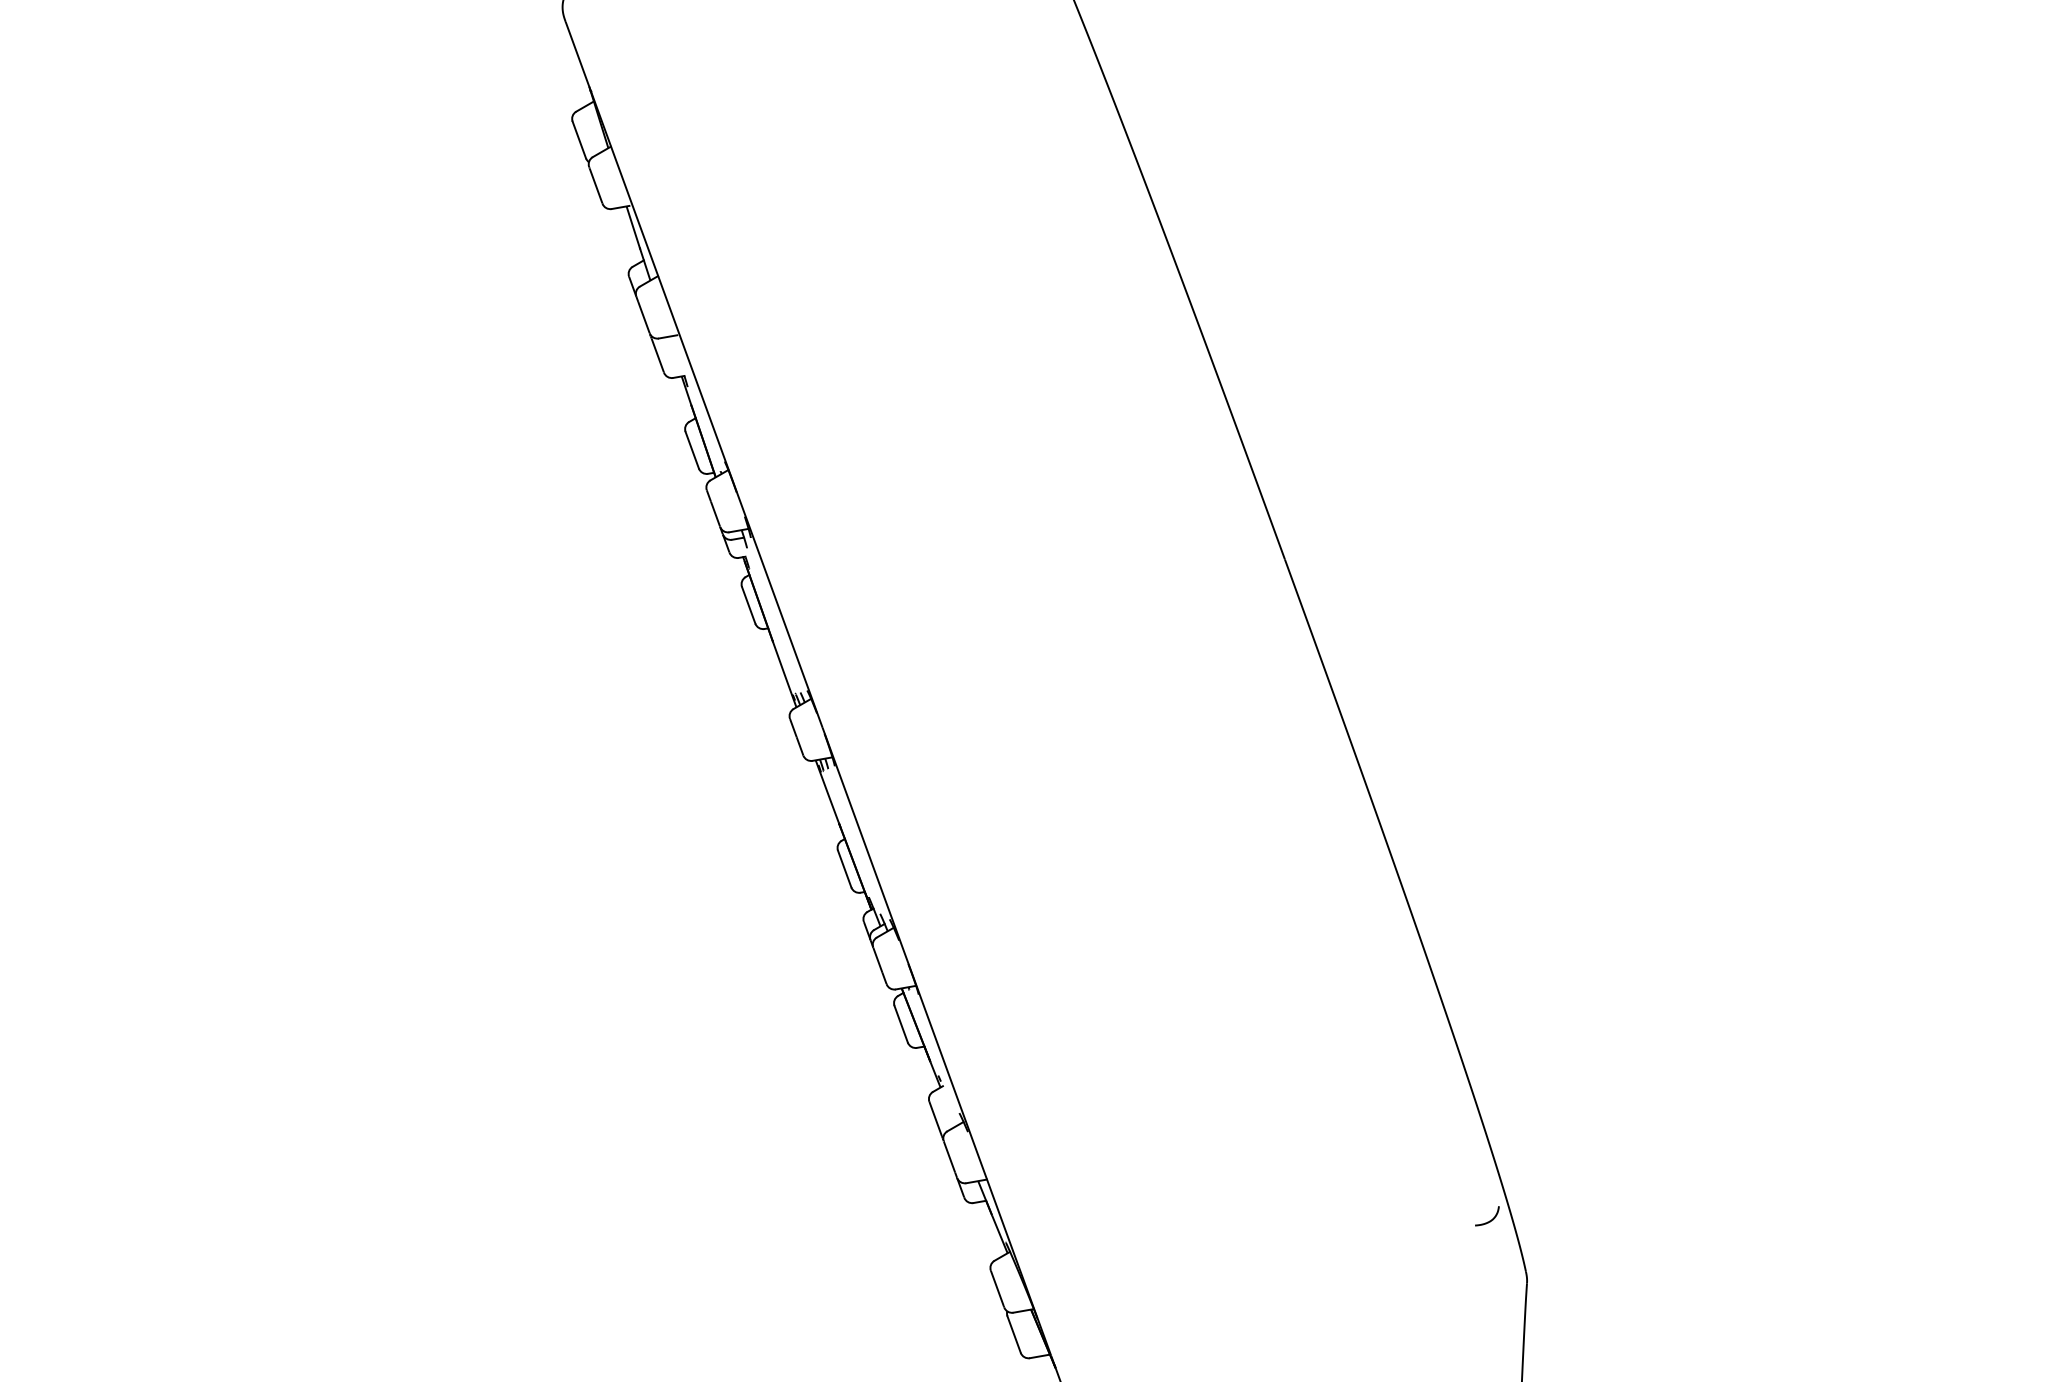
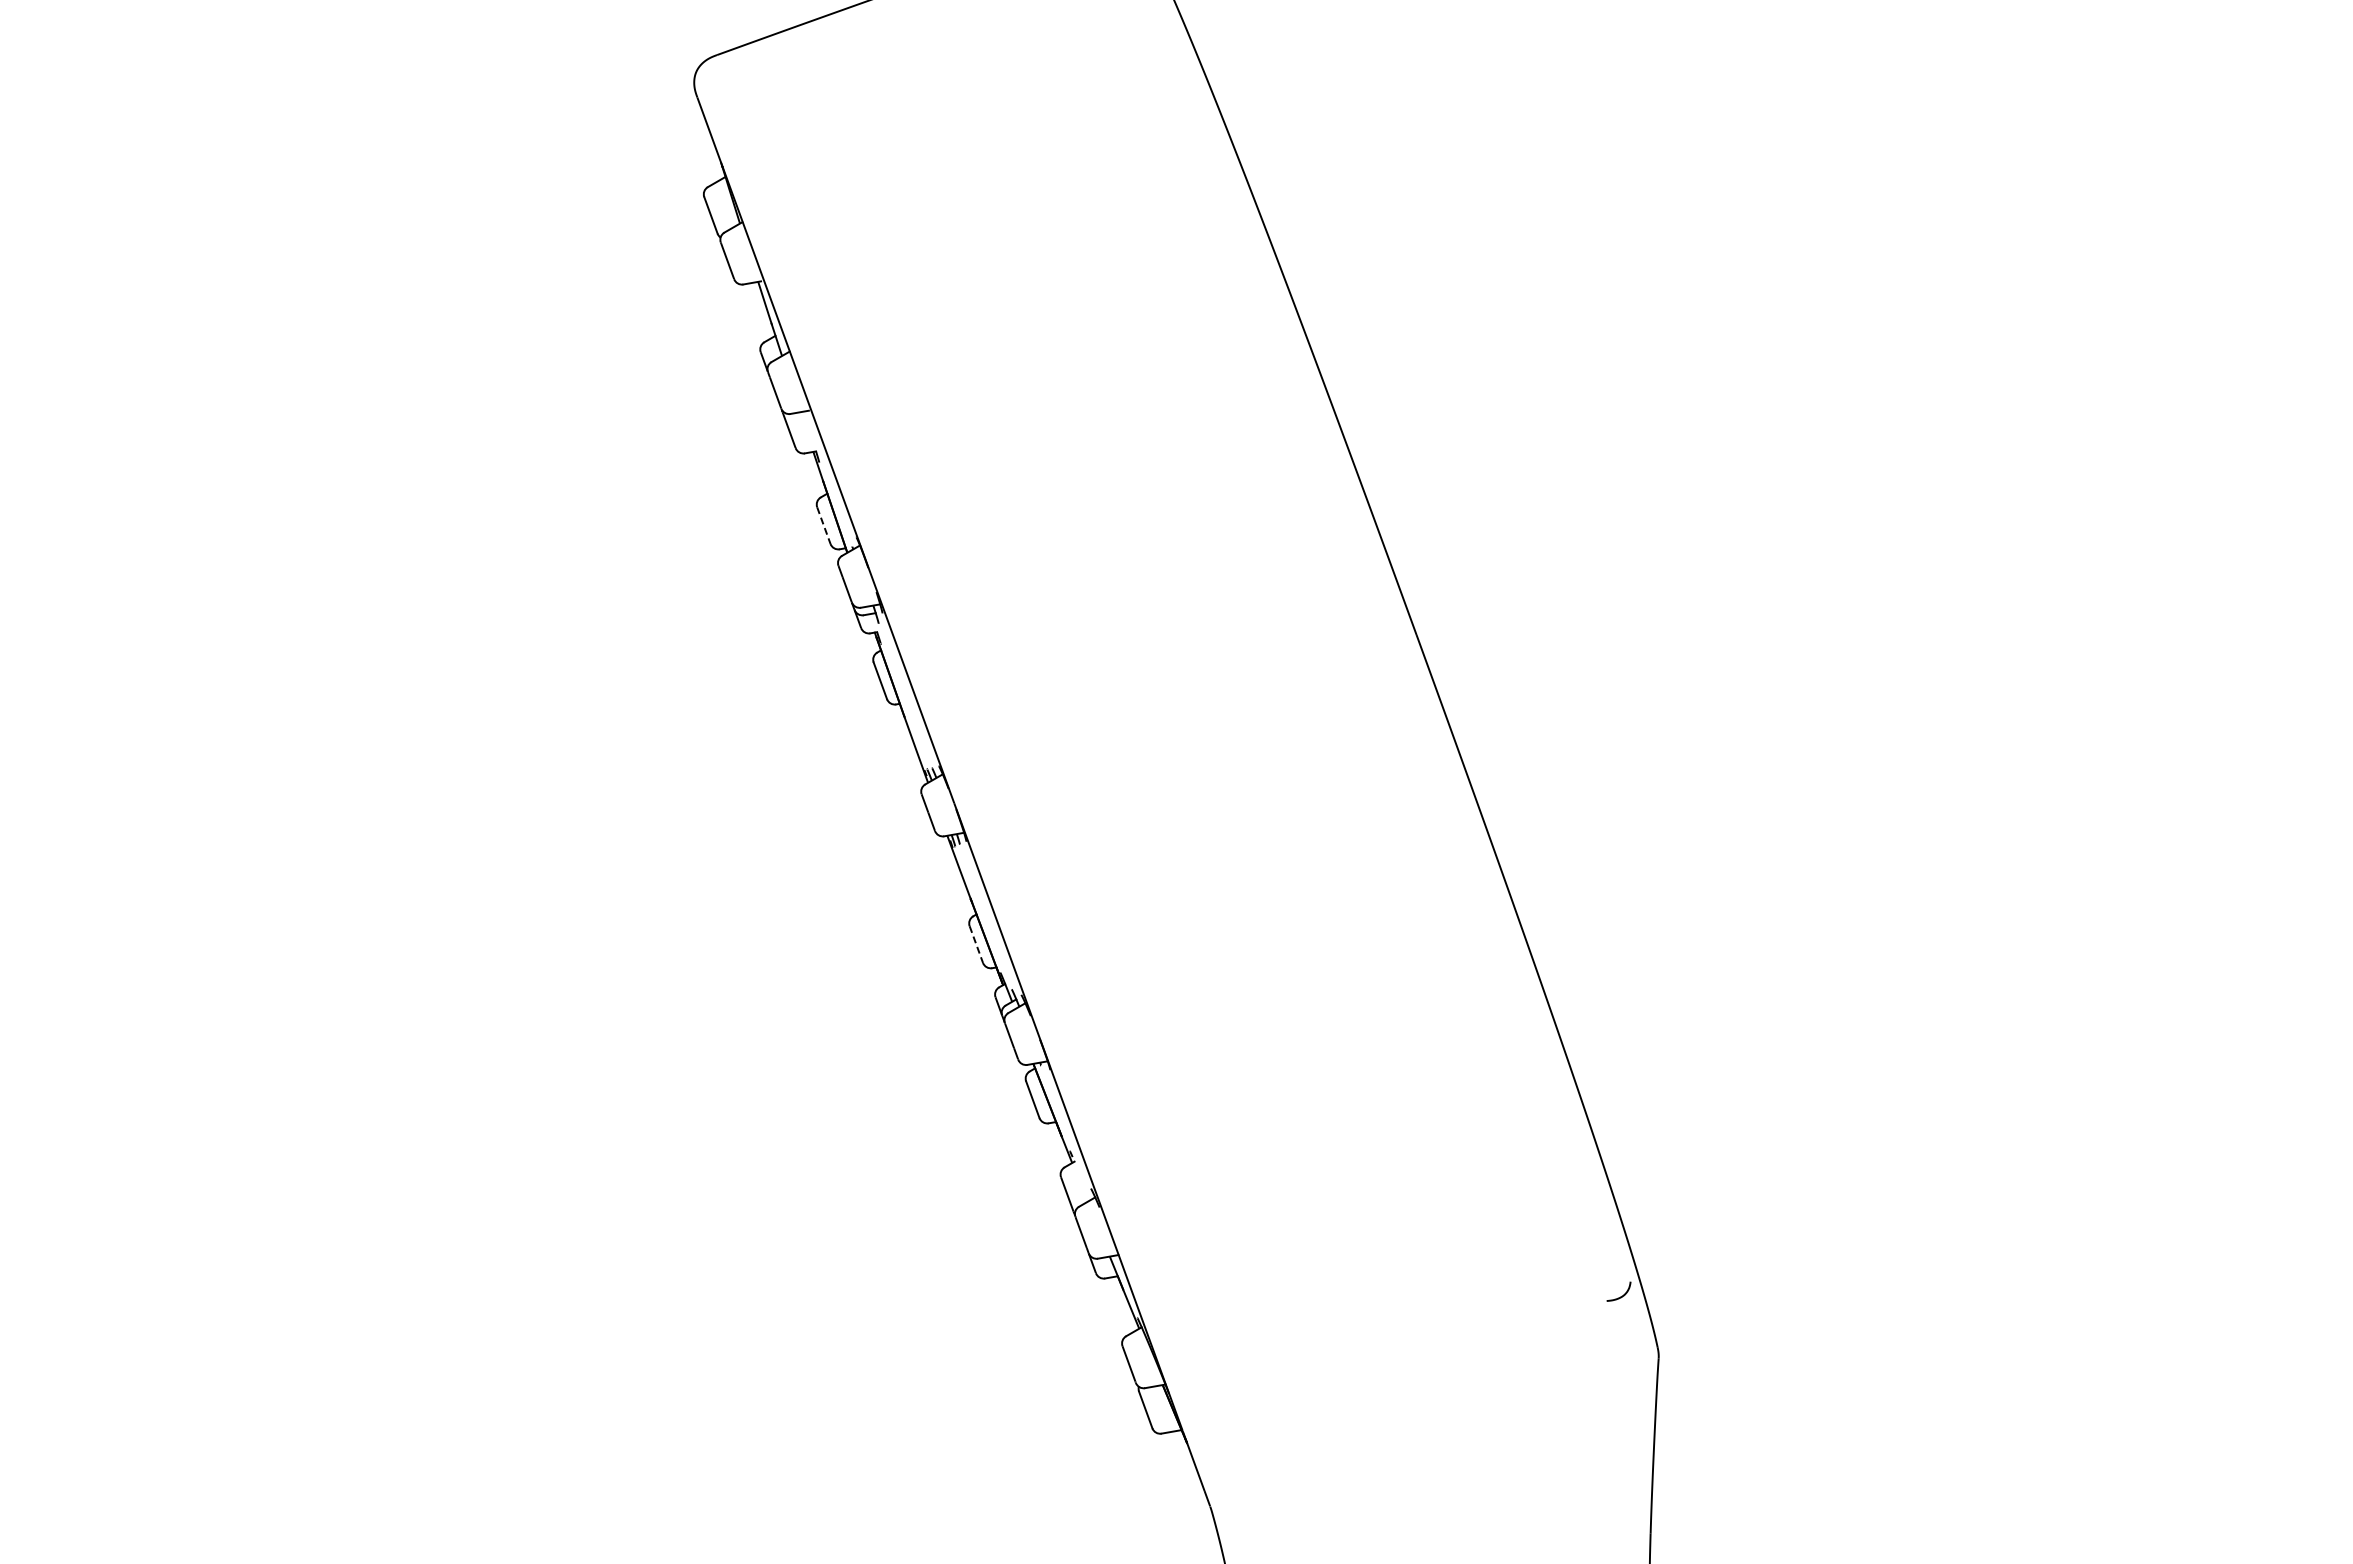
line: (692, 451) -> (824, 526), solid -> dashed
line: (844, 870) -> (976, 945), solid -> dashed

